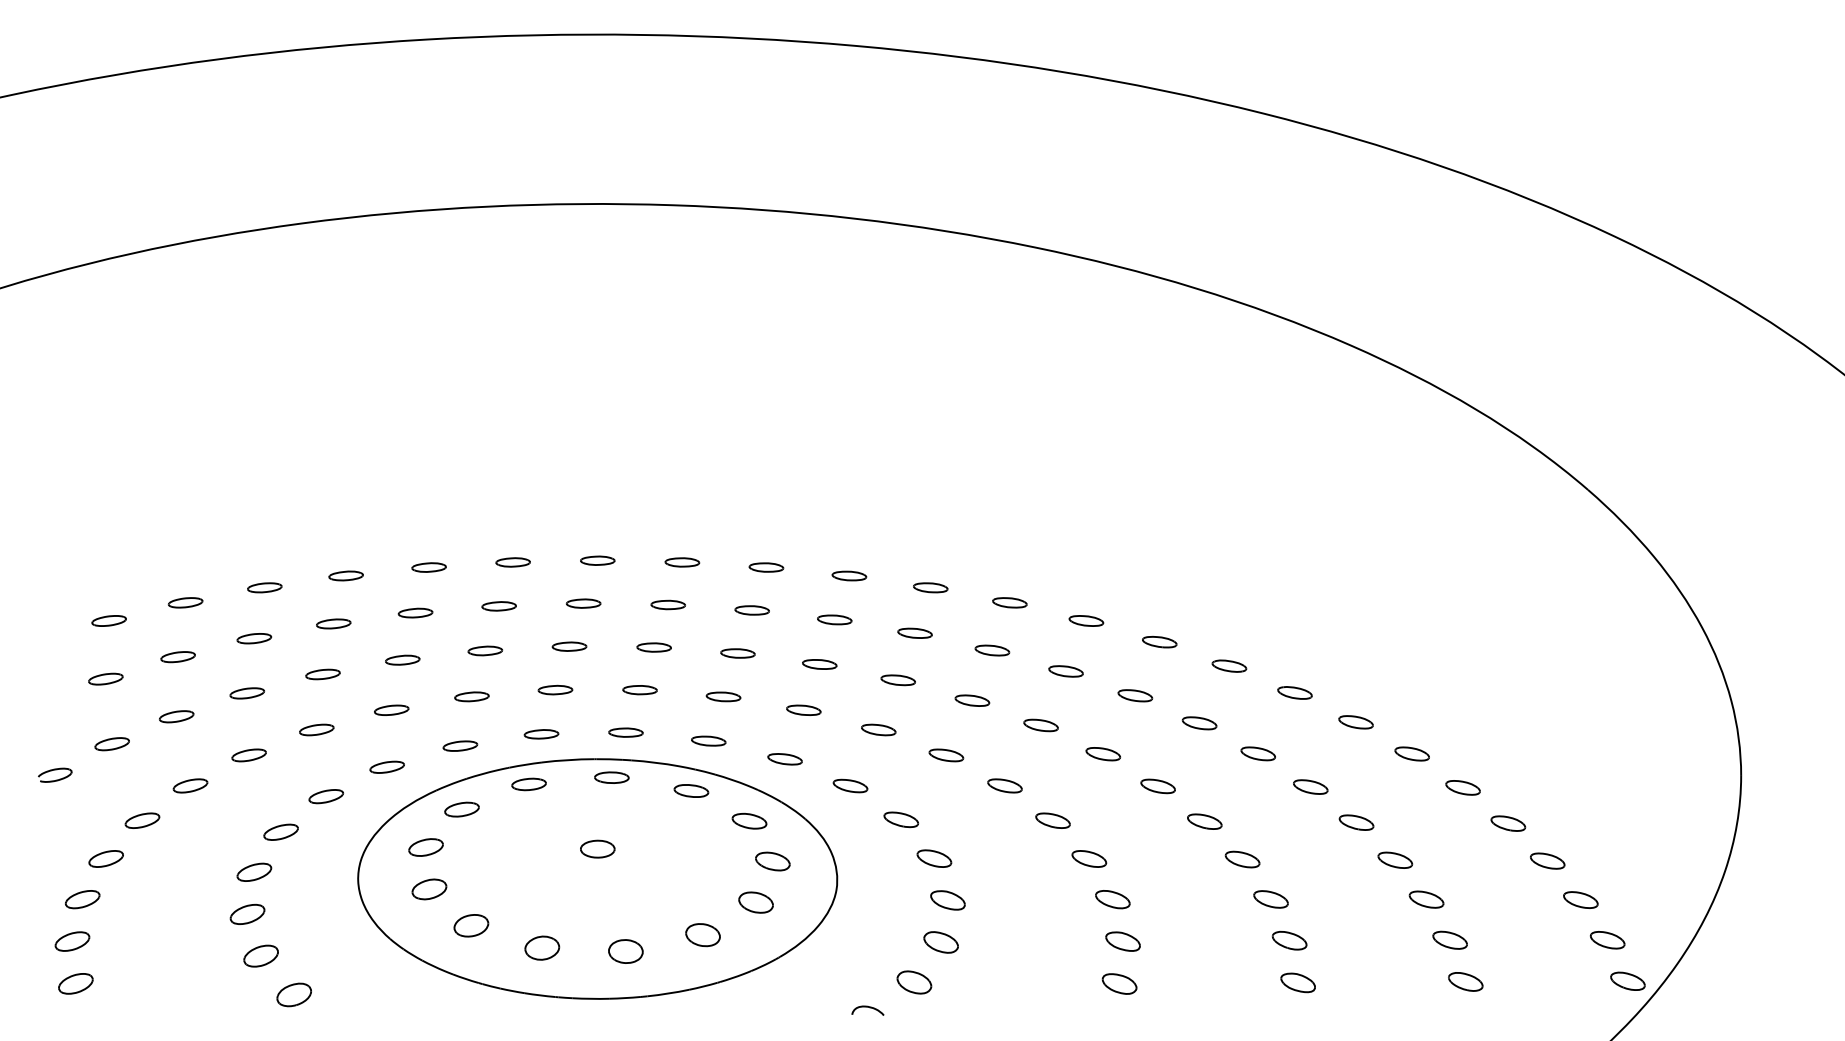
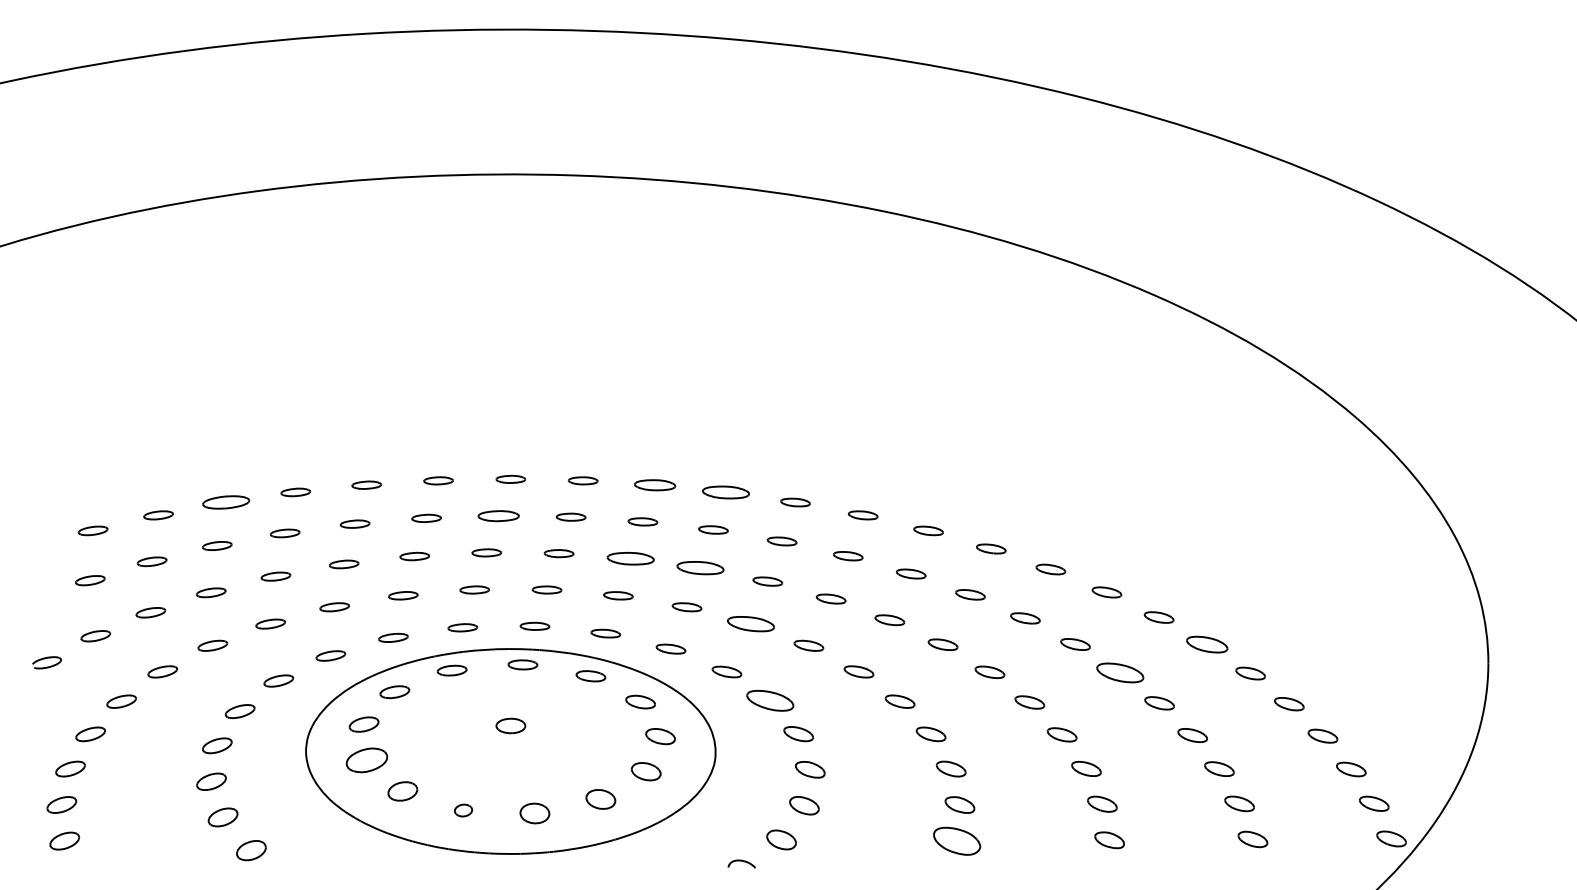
part: (766, 567) -> (655, 485), size x1.4
part: (849, 575) -> (726, 492), size x1.6
part: (264, 587) -> (225, 502), size x1.6
part: (583, 603) -> (498, 515), size x1.4
part: (737, 653) -> (630, 558), size x1.6
part: (819, 664) -> (700, 568), size x1.6
part: (878, 729) -> (750, 623), size x1.6
part: (1411, 753) -> (1206, 644), size x1.4
part: (1310, 786) -> (1120, 672), size x1.6
part: (901, 819) -> (770, 700), size x1.6
part: (429, 889) -> (367, 760), size x1.4
part: (542, 947) -> (463, 810), size x0.6
part: (1119, 983) -> (956, 840), size x1.6

